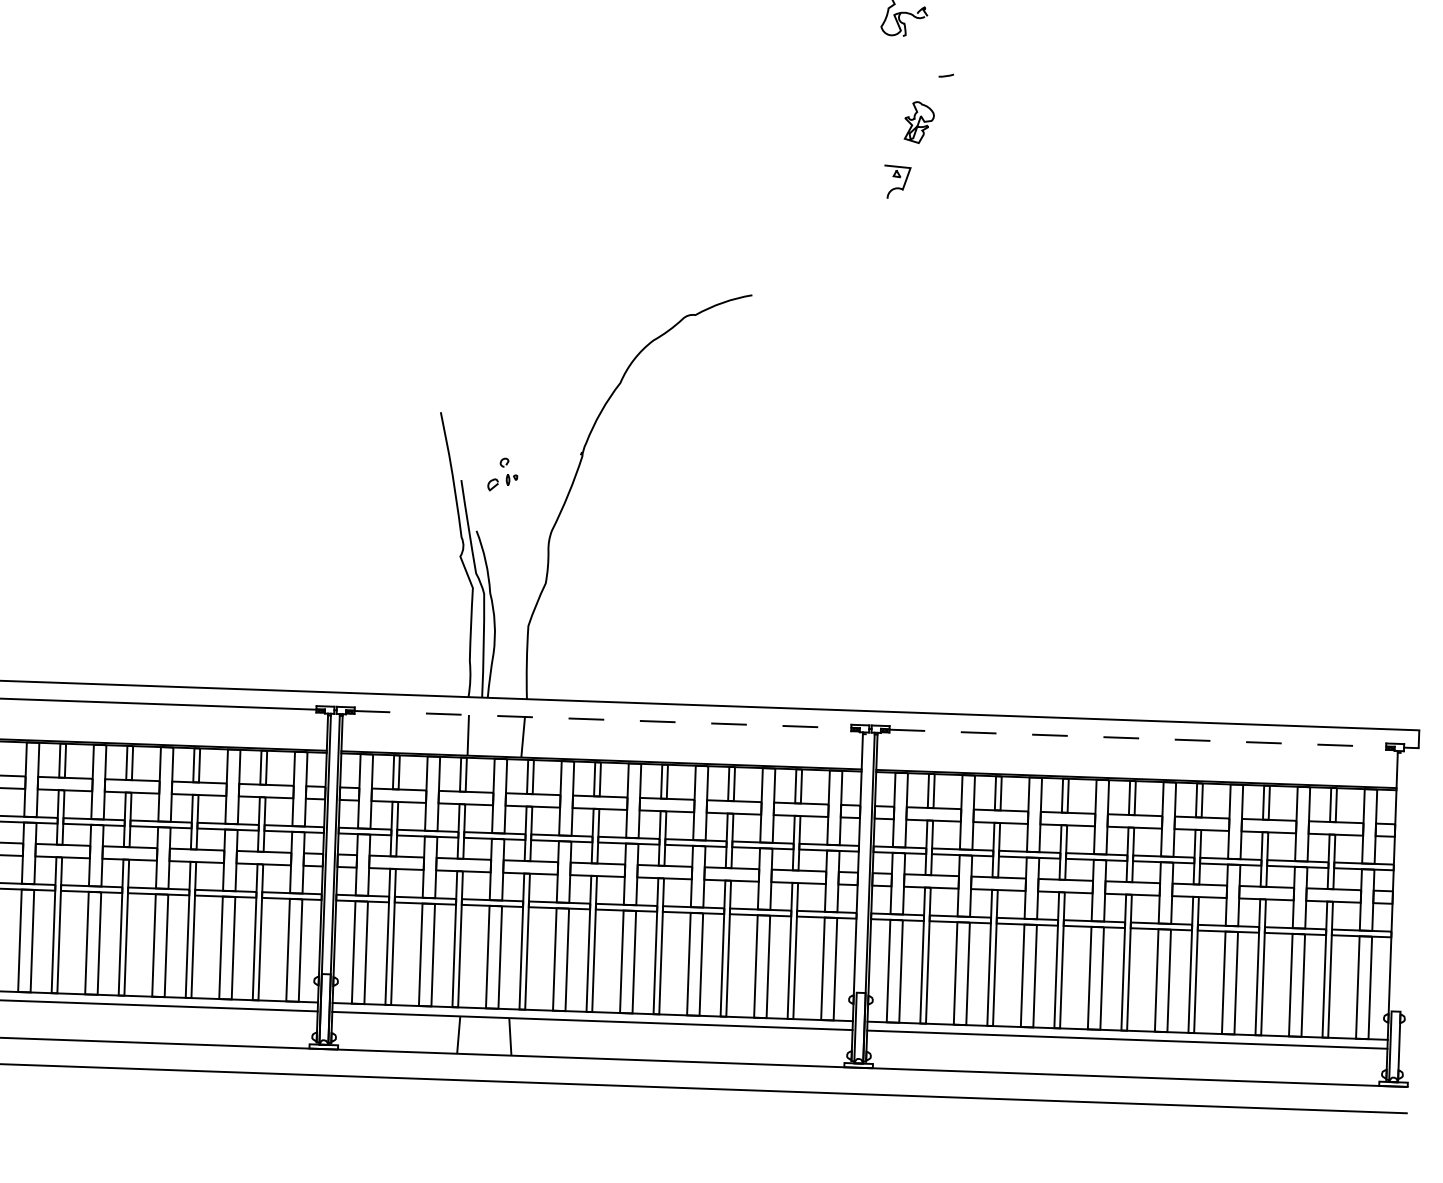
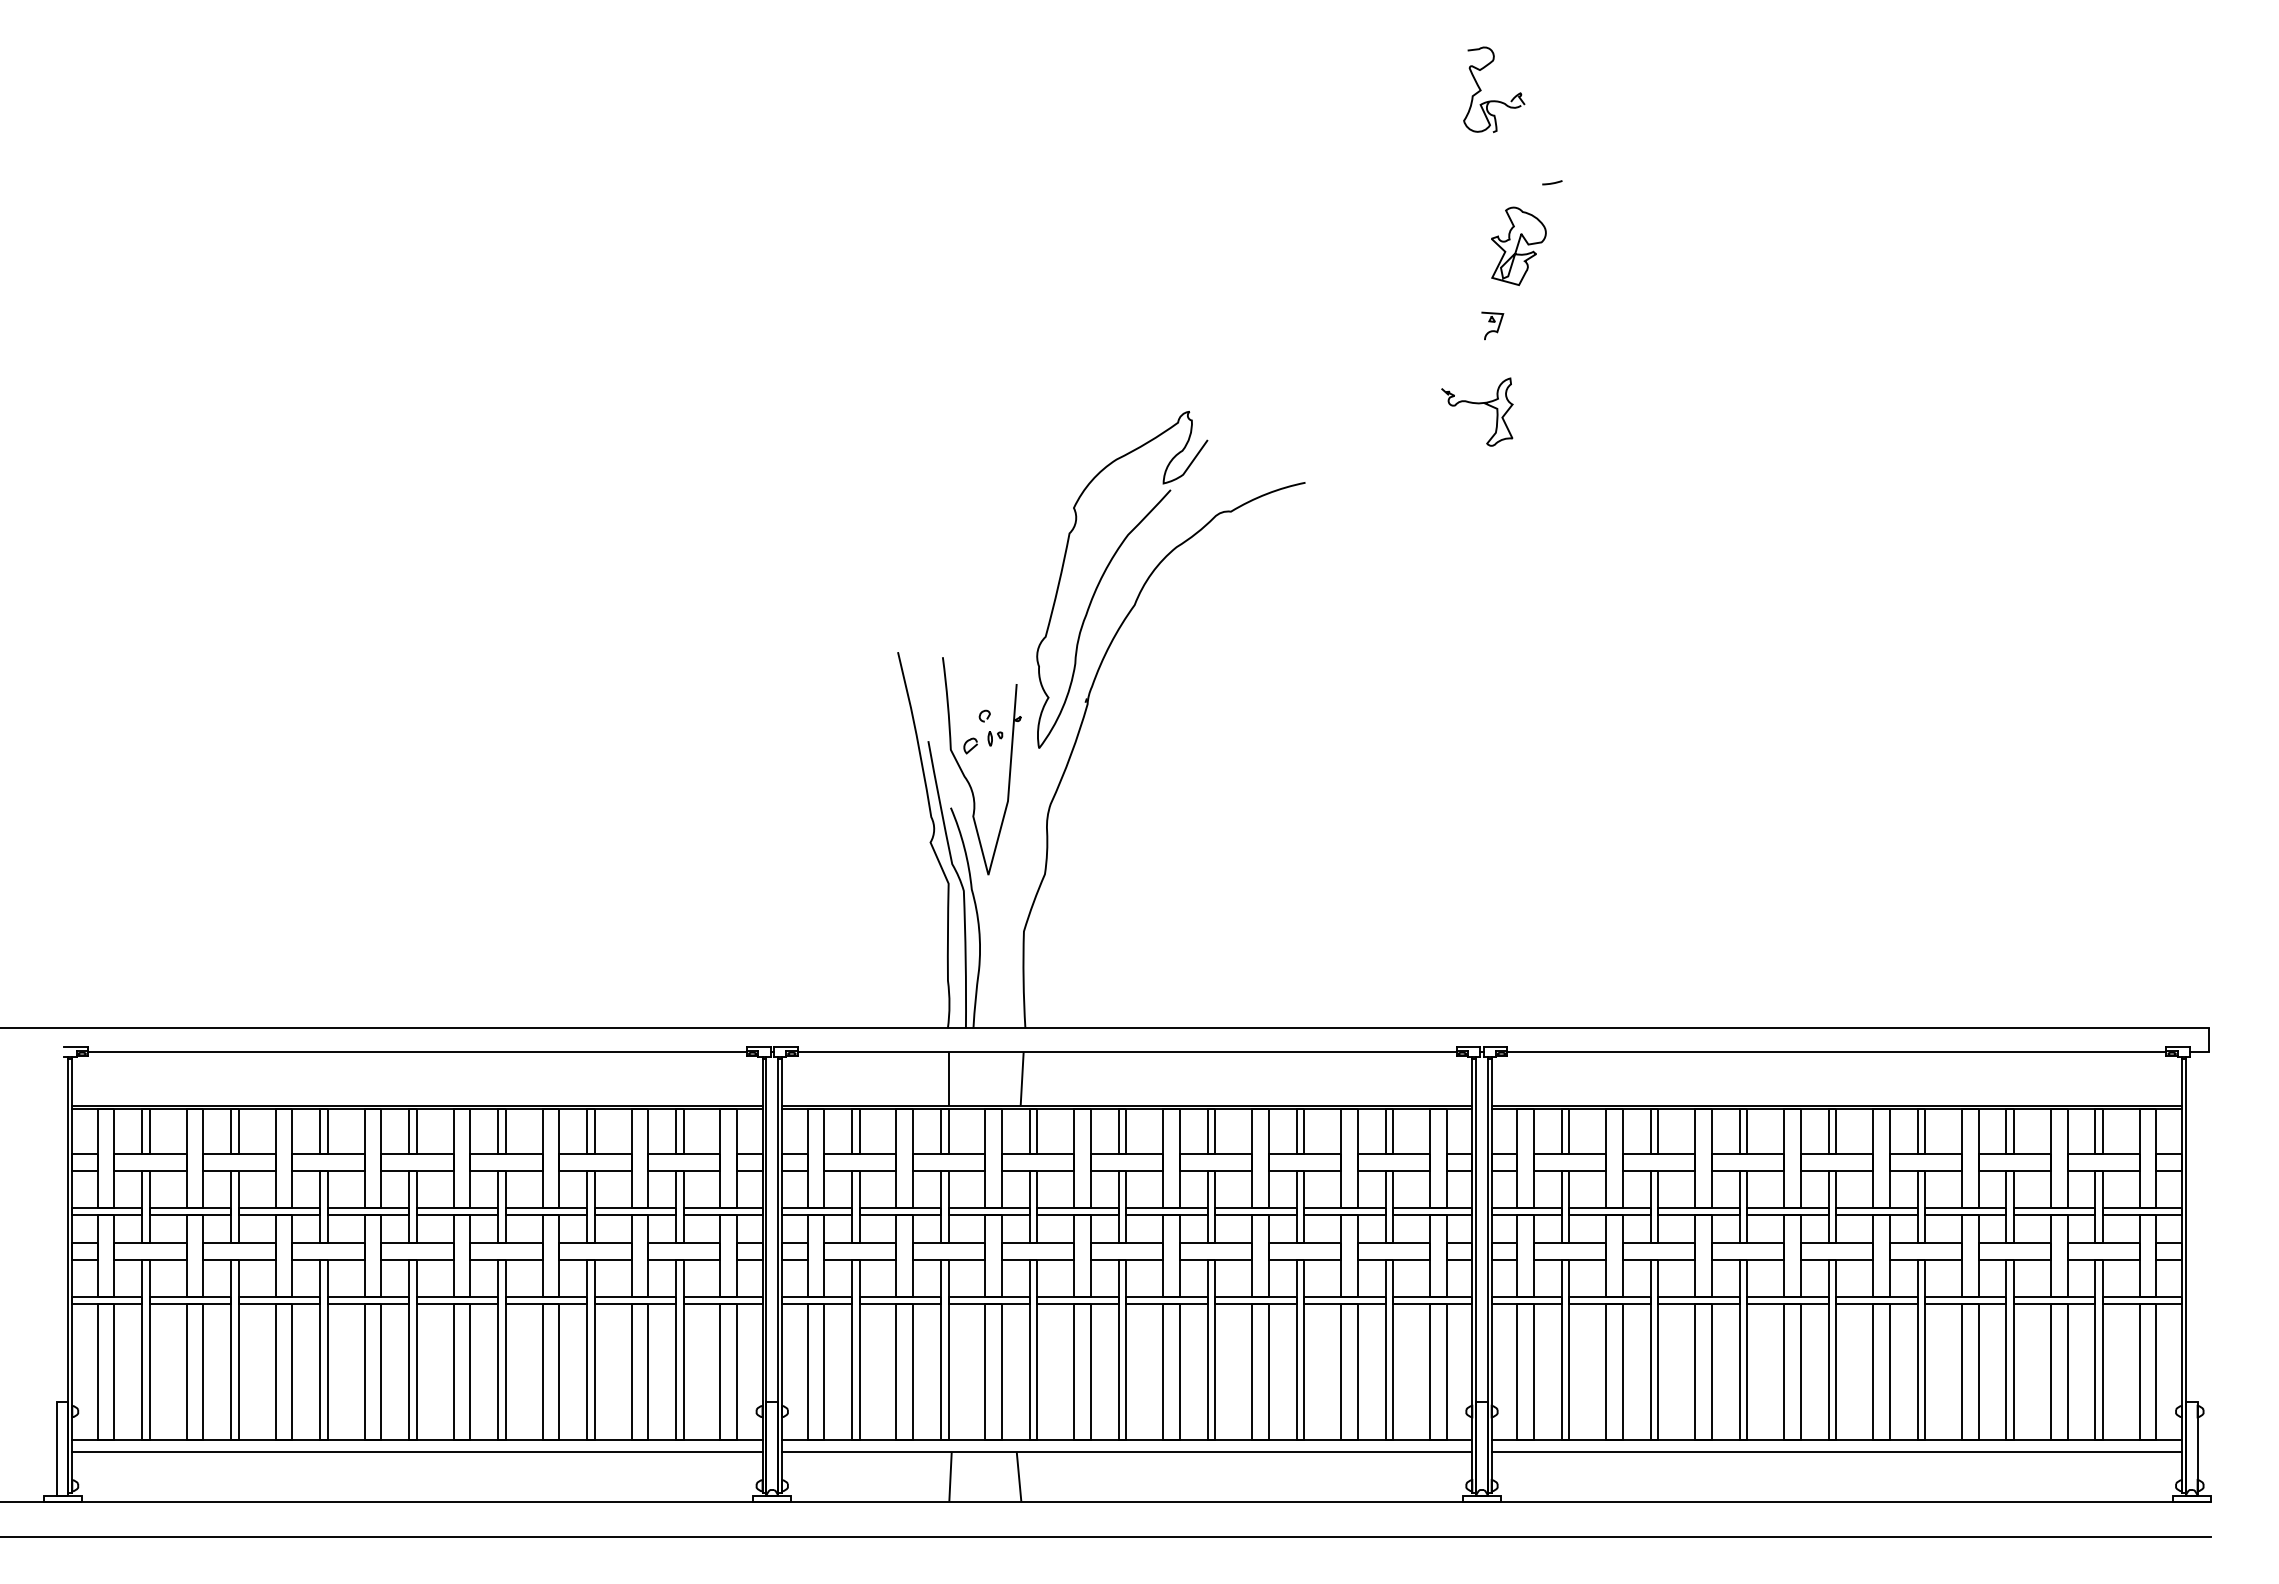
part: (919, 122) -> (1518, 245), size x1.43
part: (897, 181) -> (1492, 325), size x0.62
curve: (884, 240) -> (1477, 404), added
curve: (600, 356) -> (1106, 570), added
part: (489, 509) -> (967, 778), added
line: (603, 719) -> (1127, 1052), dashed -> solid
line: (1137, 738) -> (1836, 1052), dashed -> solid
line: (860, 896) -> (1476, 1274), added
line: (1394, 915) -> (2185, 1274), added

